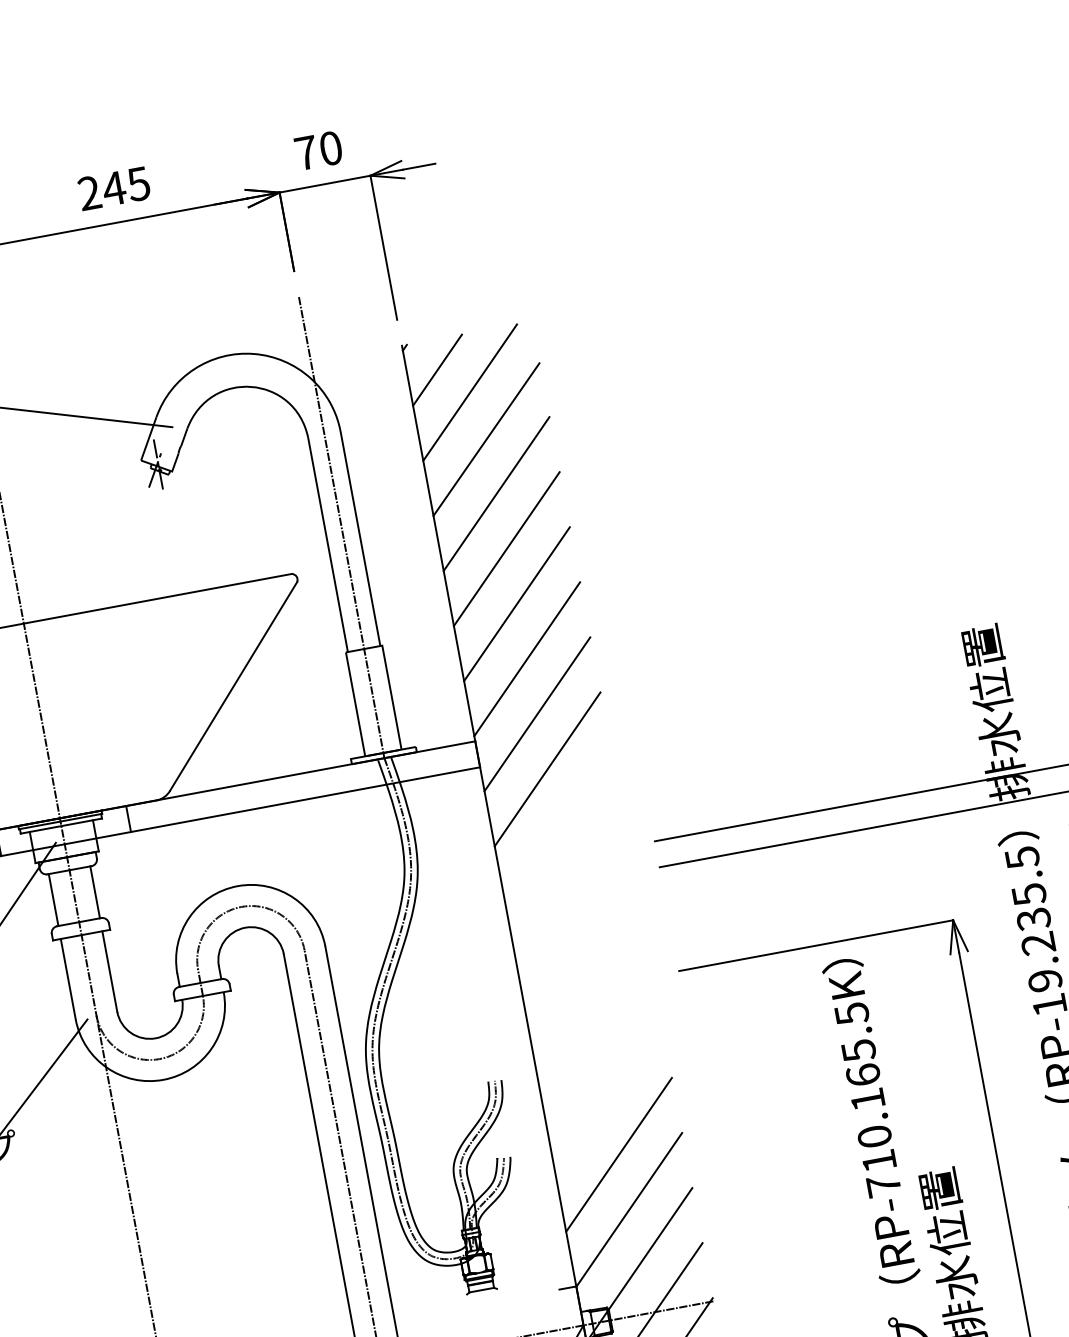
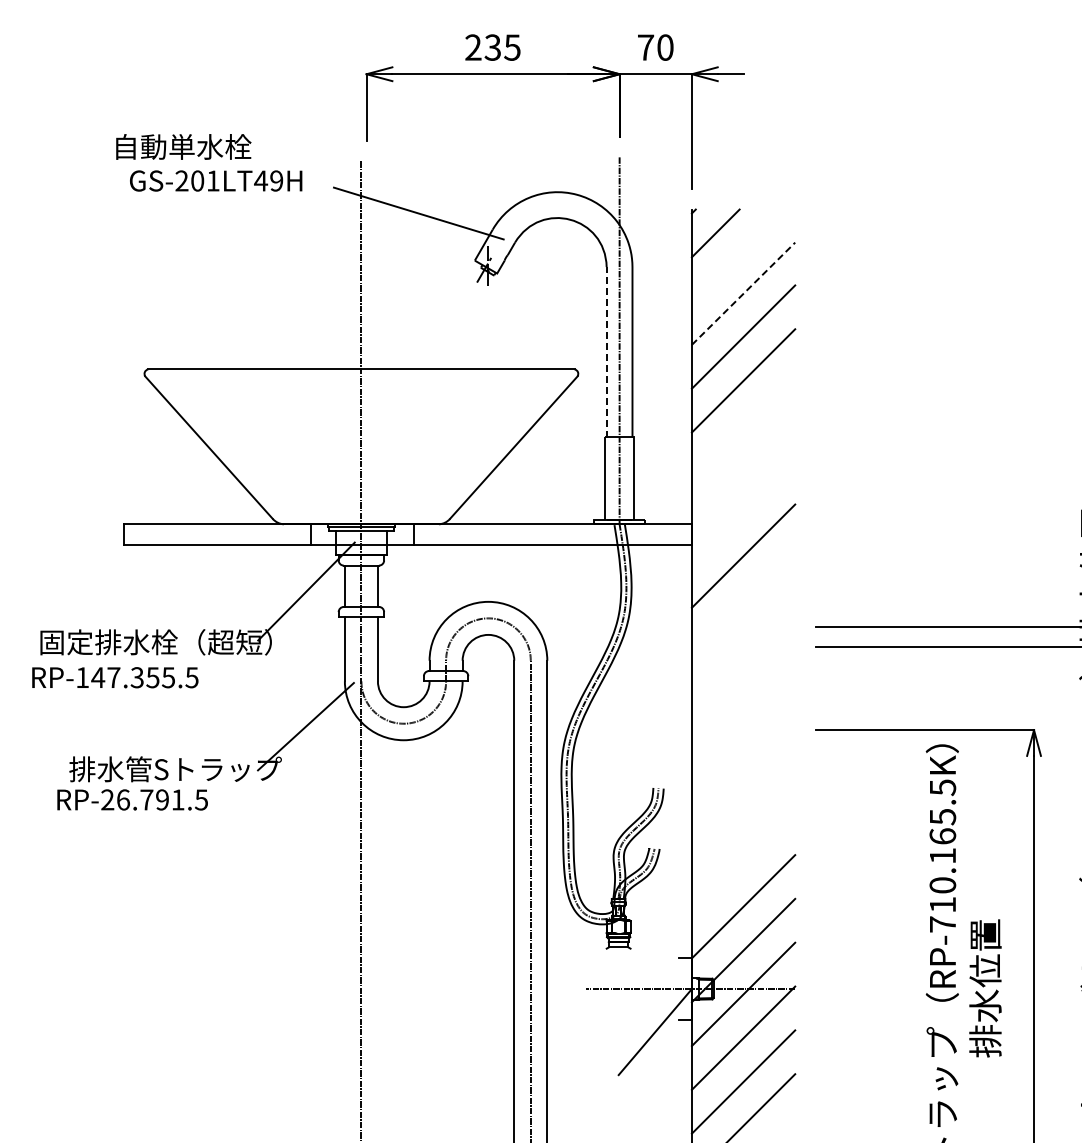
text: (113, 188) -> (492, 47), 245 -> 235
line: (469, 392) -> (737, 255), removed
line: (486, 439) -> (743, 293), solid -> dashed
line: (327, 544) -> (606, 351), solid -> dashed
line: (516, 603) -> (743, 424), removed
line: (527, 659) -> (743, 468), removed
line: (537, 714) -> (743, 512), removed
line: (618, 1154) -> (743, 862), removed

